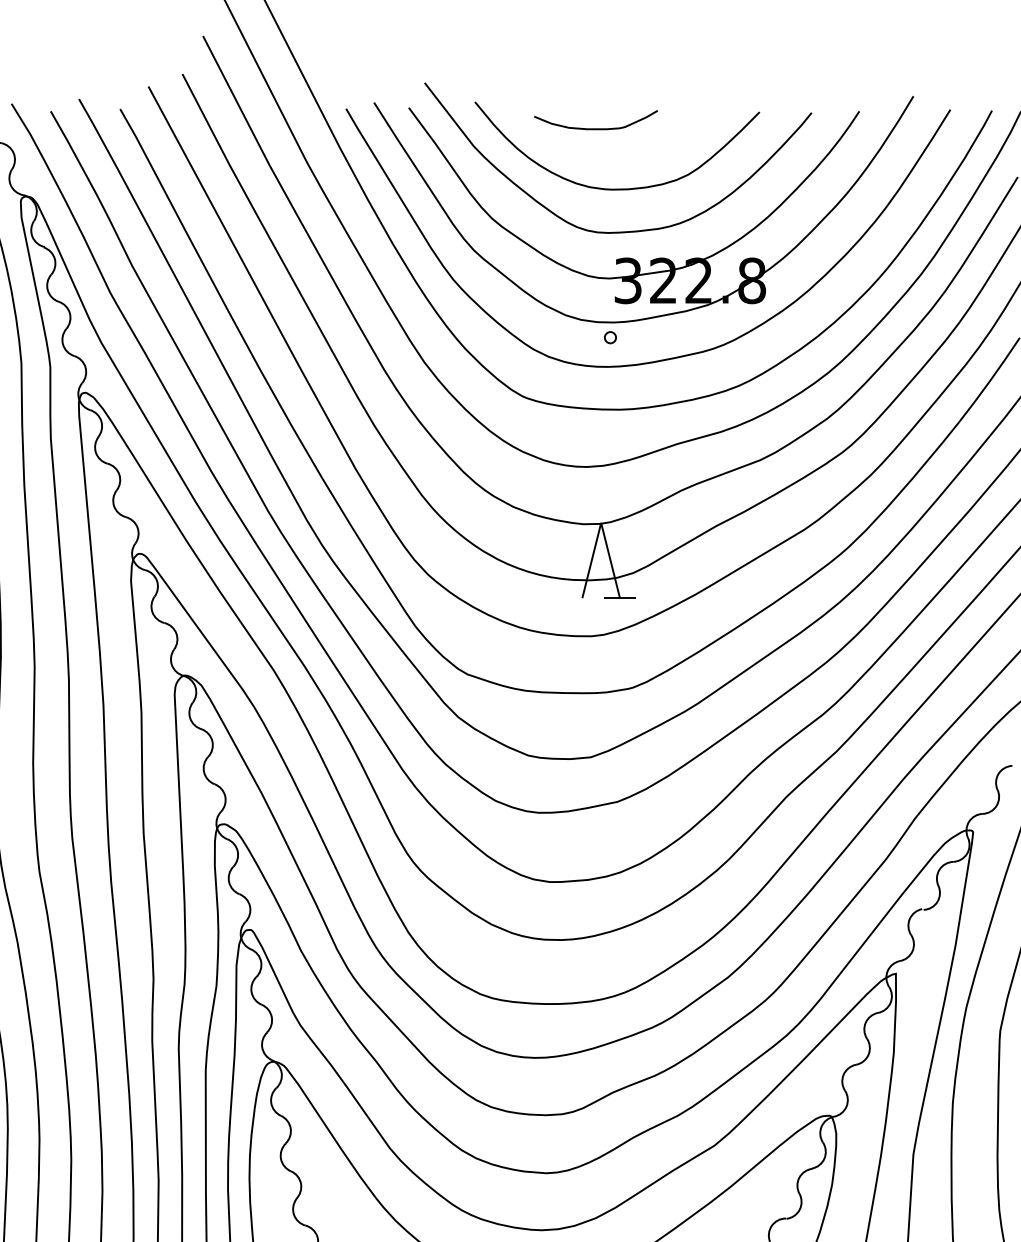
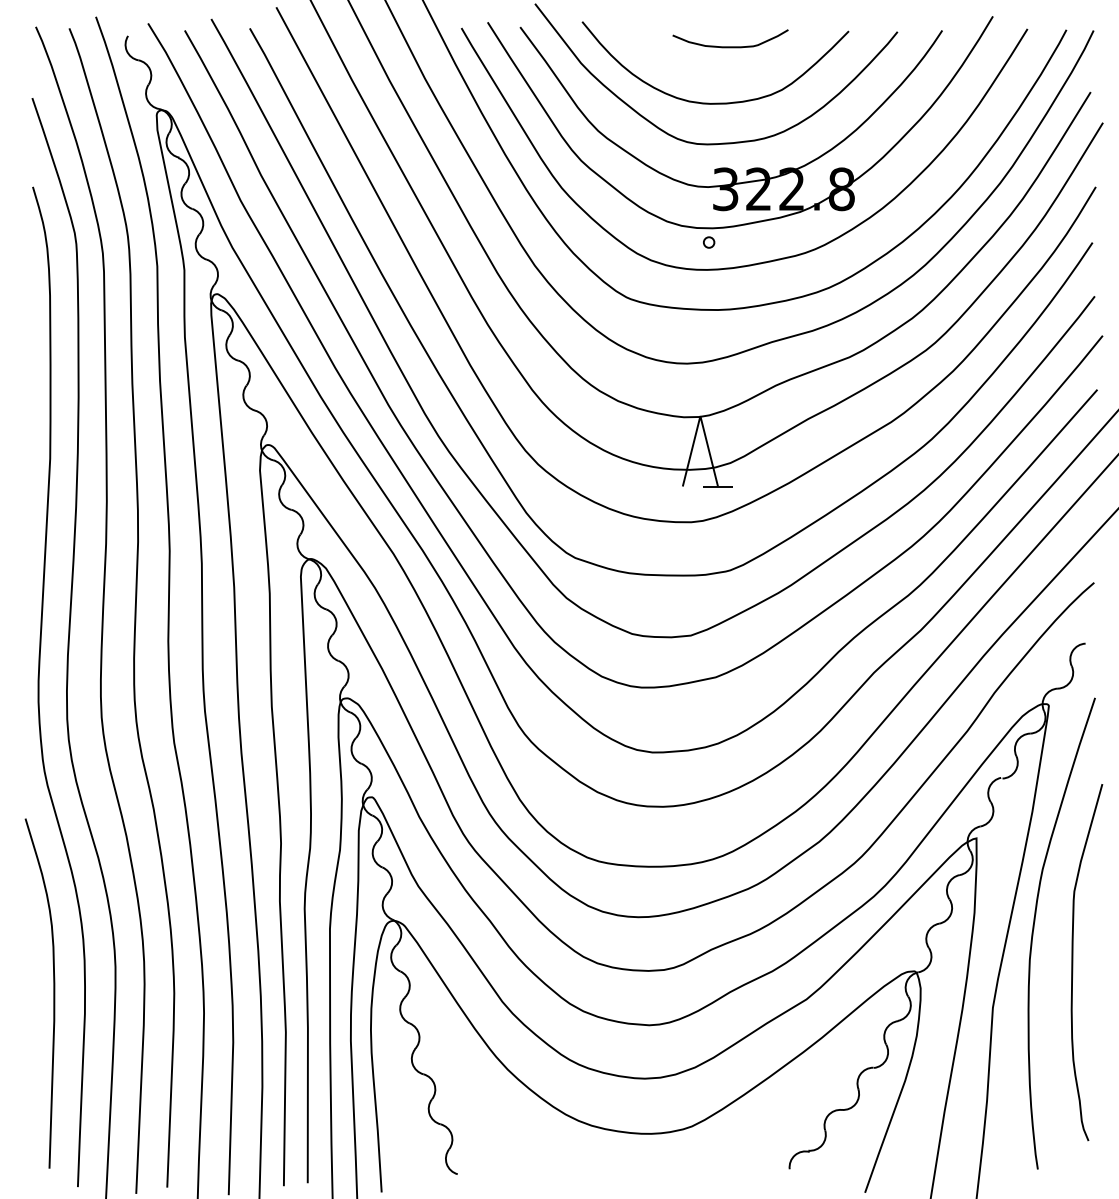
curve: (595, 128) -> (730, 46), moved

